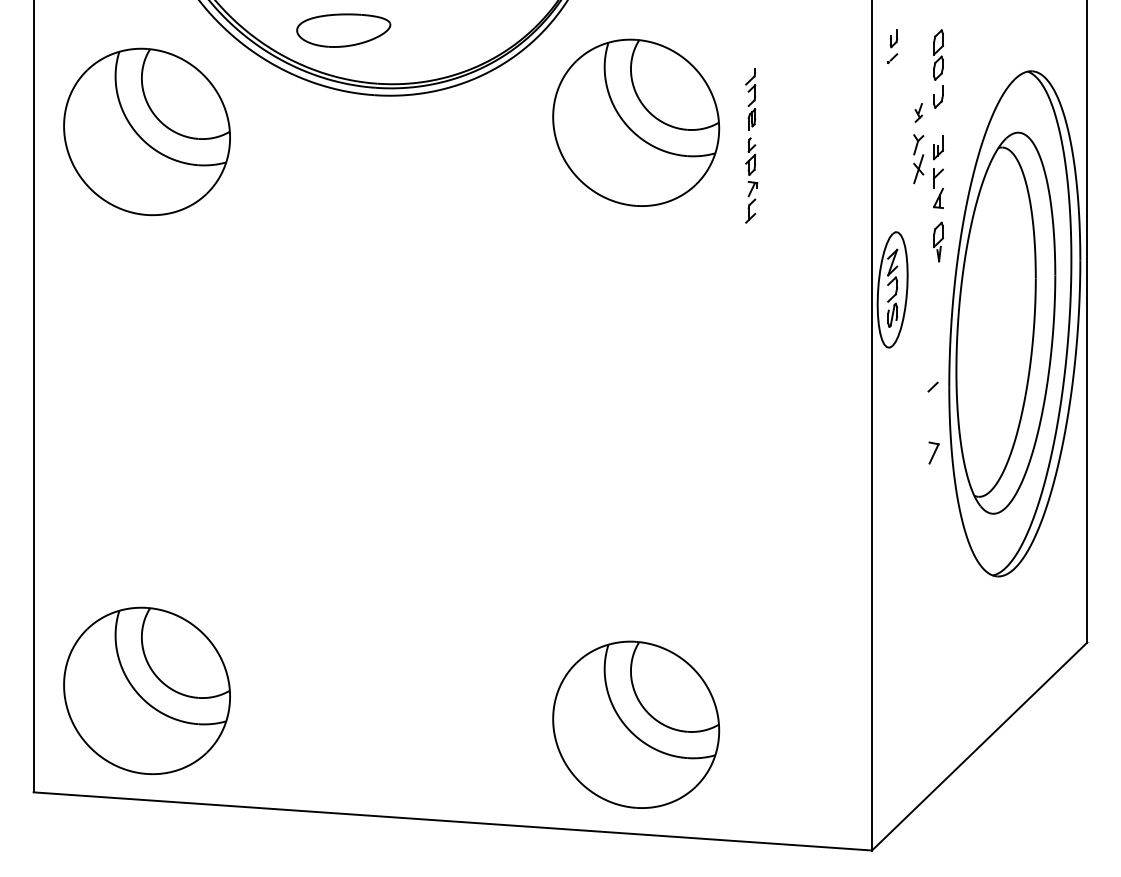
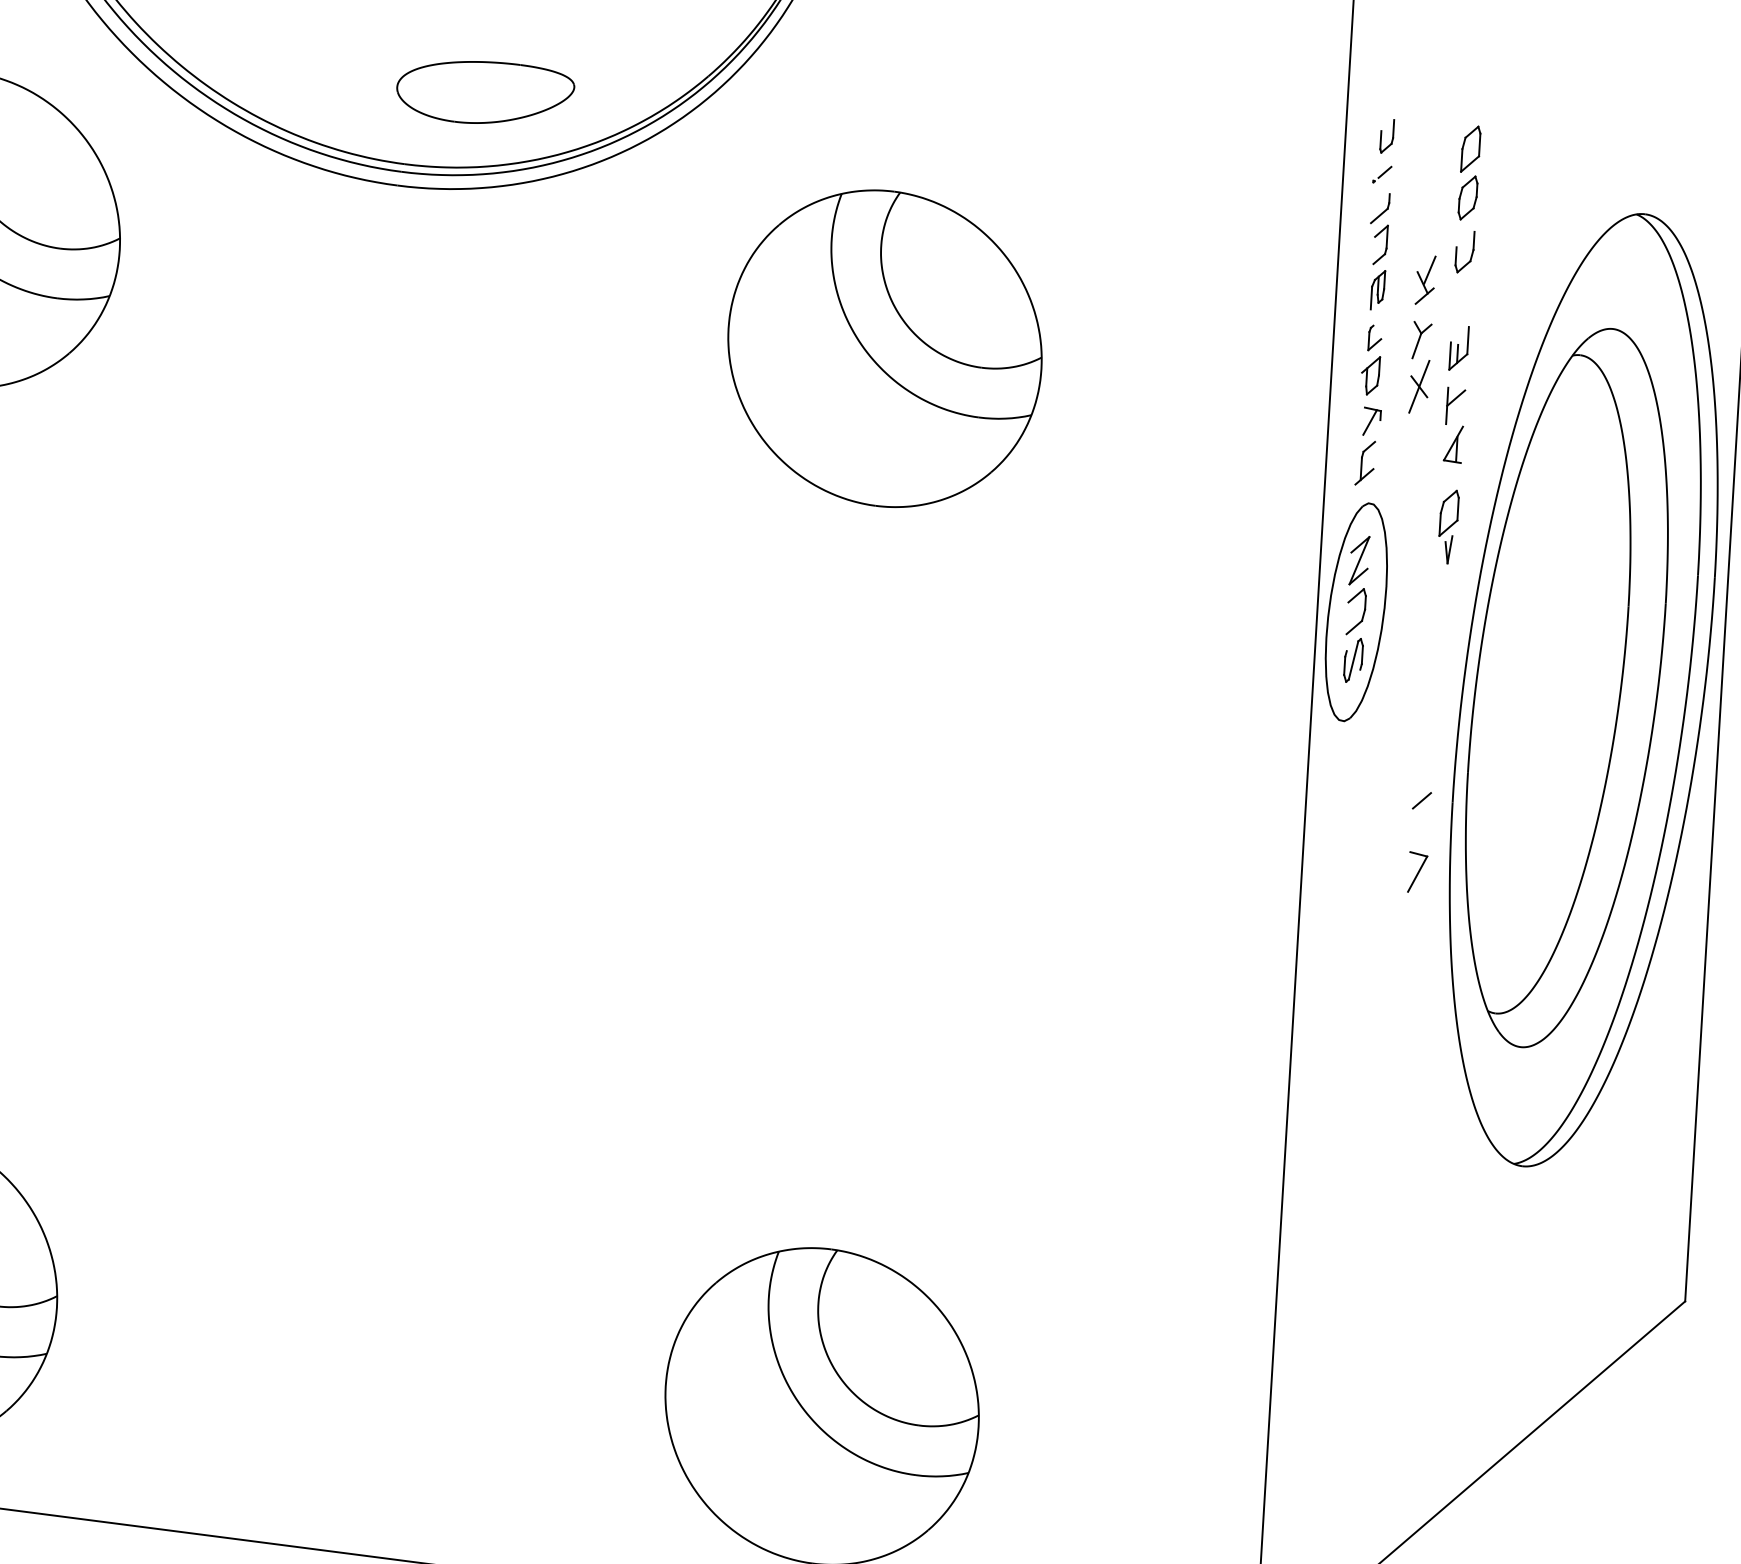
part: (343, 30) -> (484, 92), moved
part: (918, 112) -> (1425, 279), size x1.43
part: (636, 122) -> (885, 348), moved
part: (751, 145) -> (1374, 339), moved
part: (933, 452) -> (1416, 871), moved

